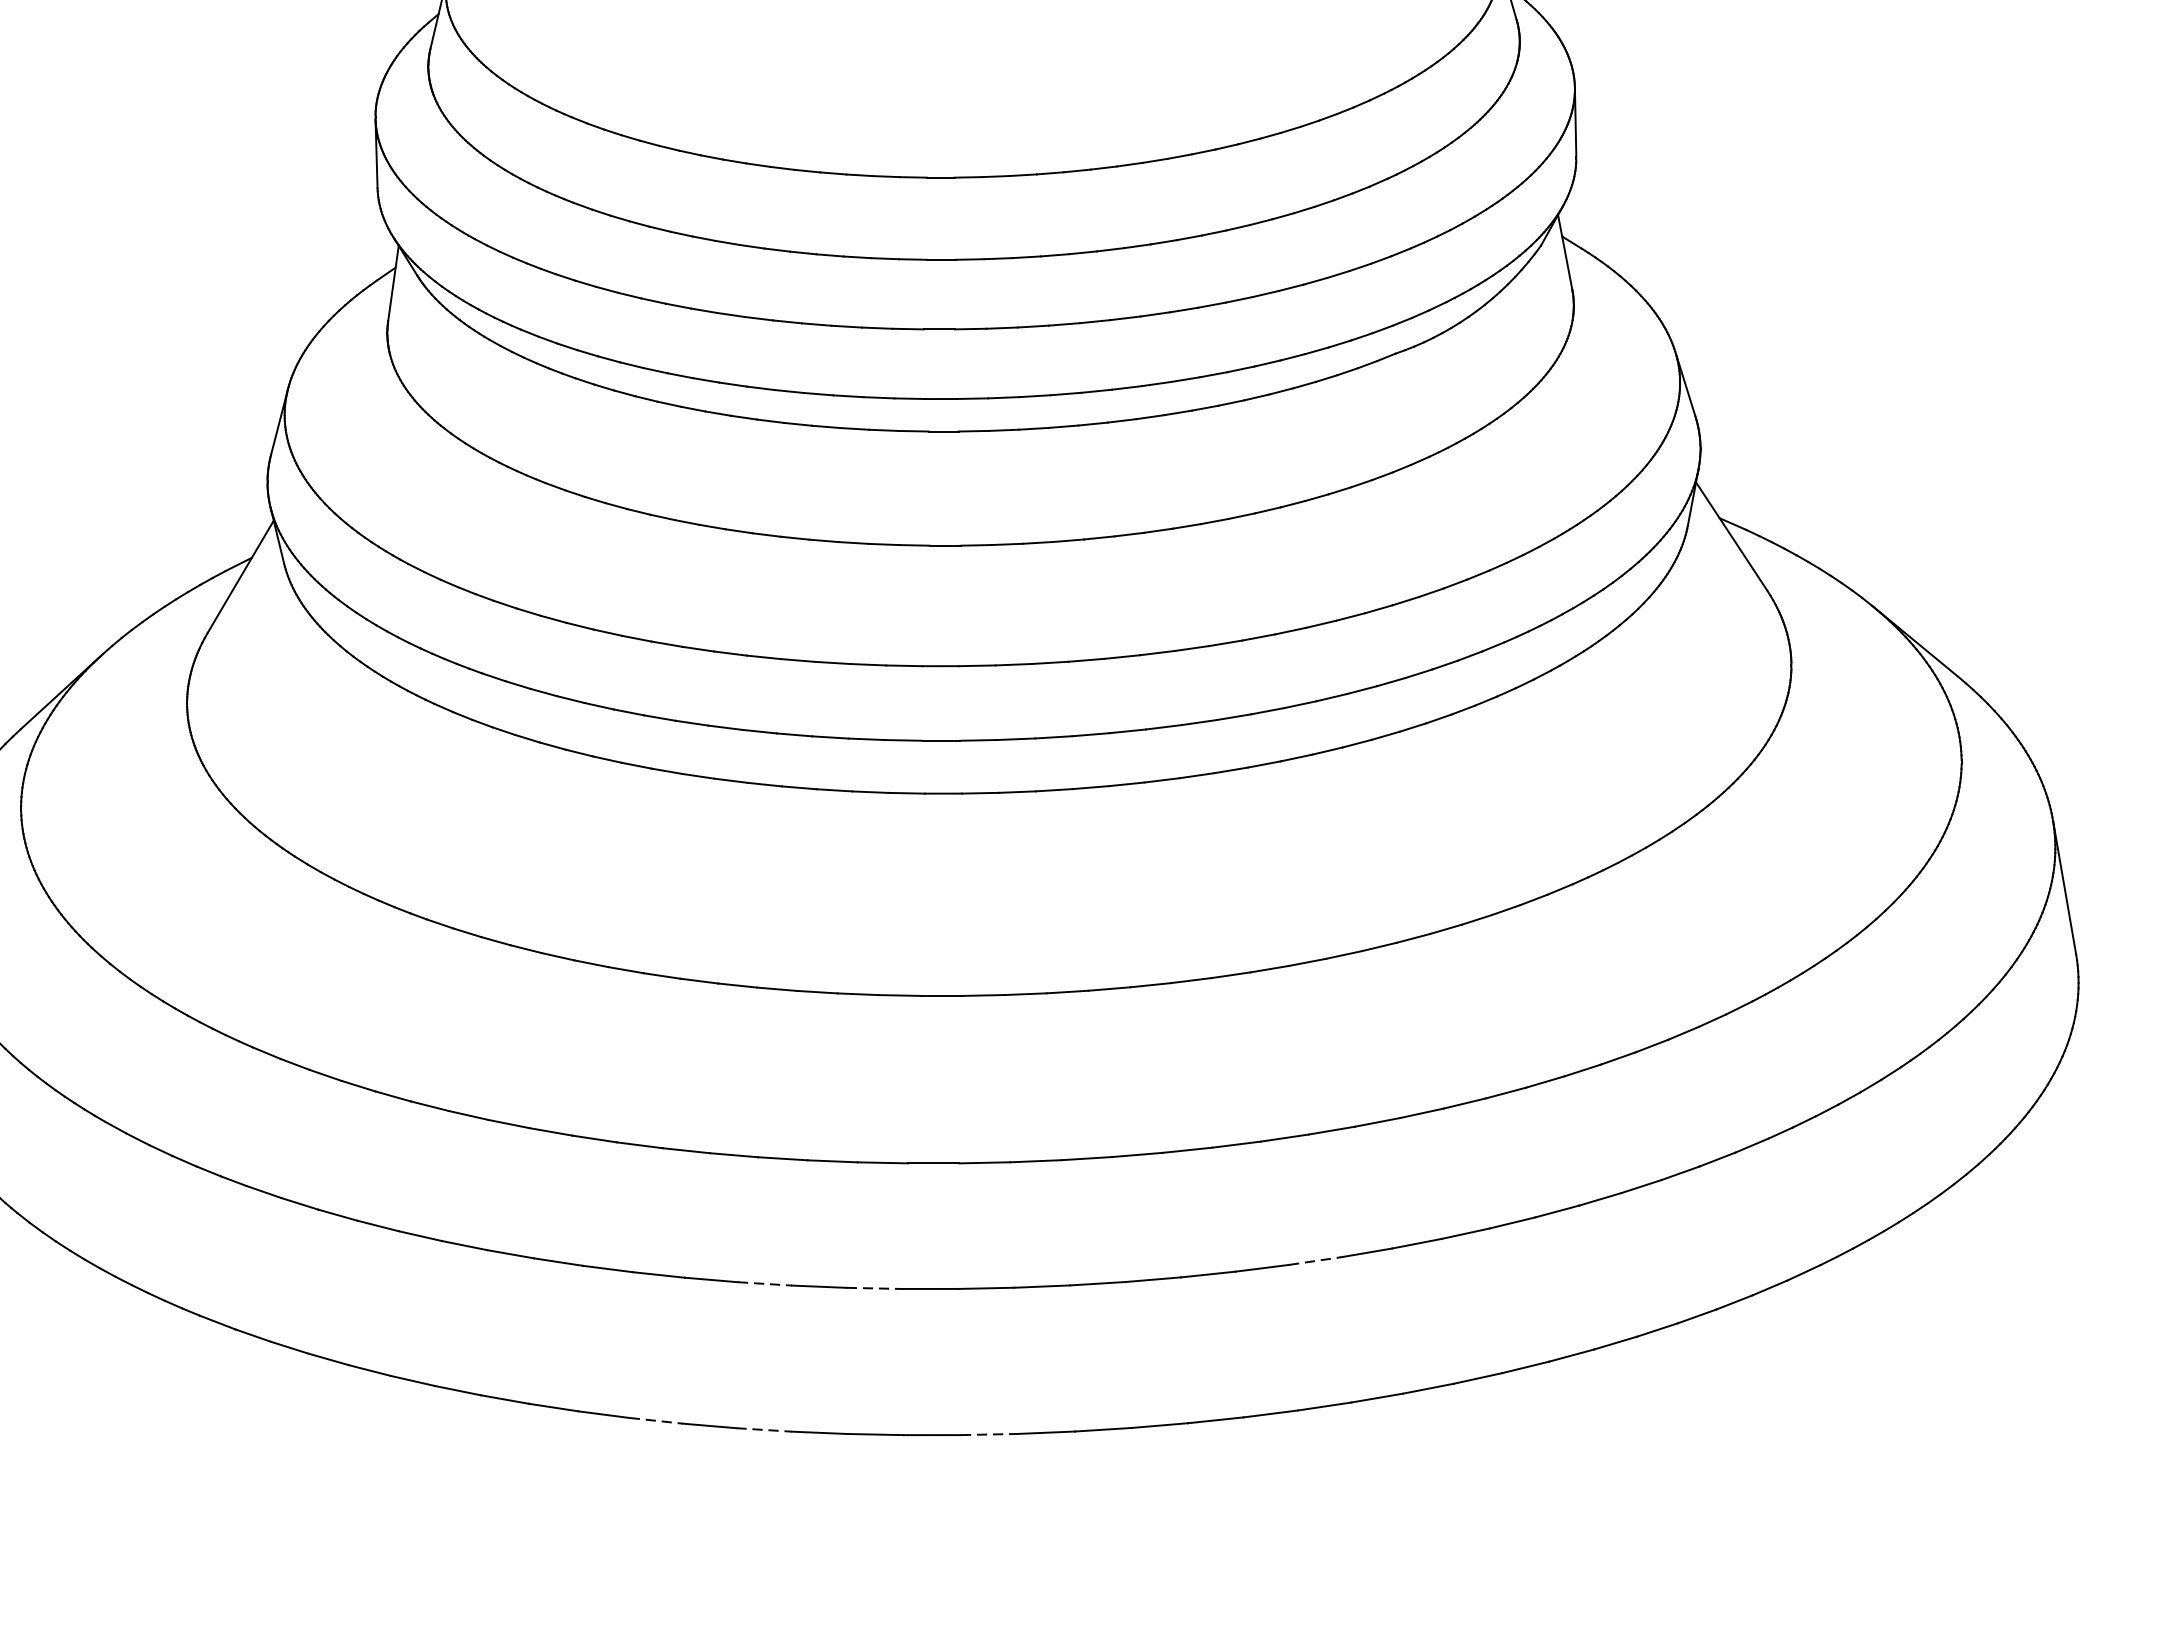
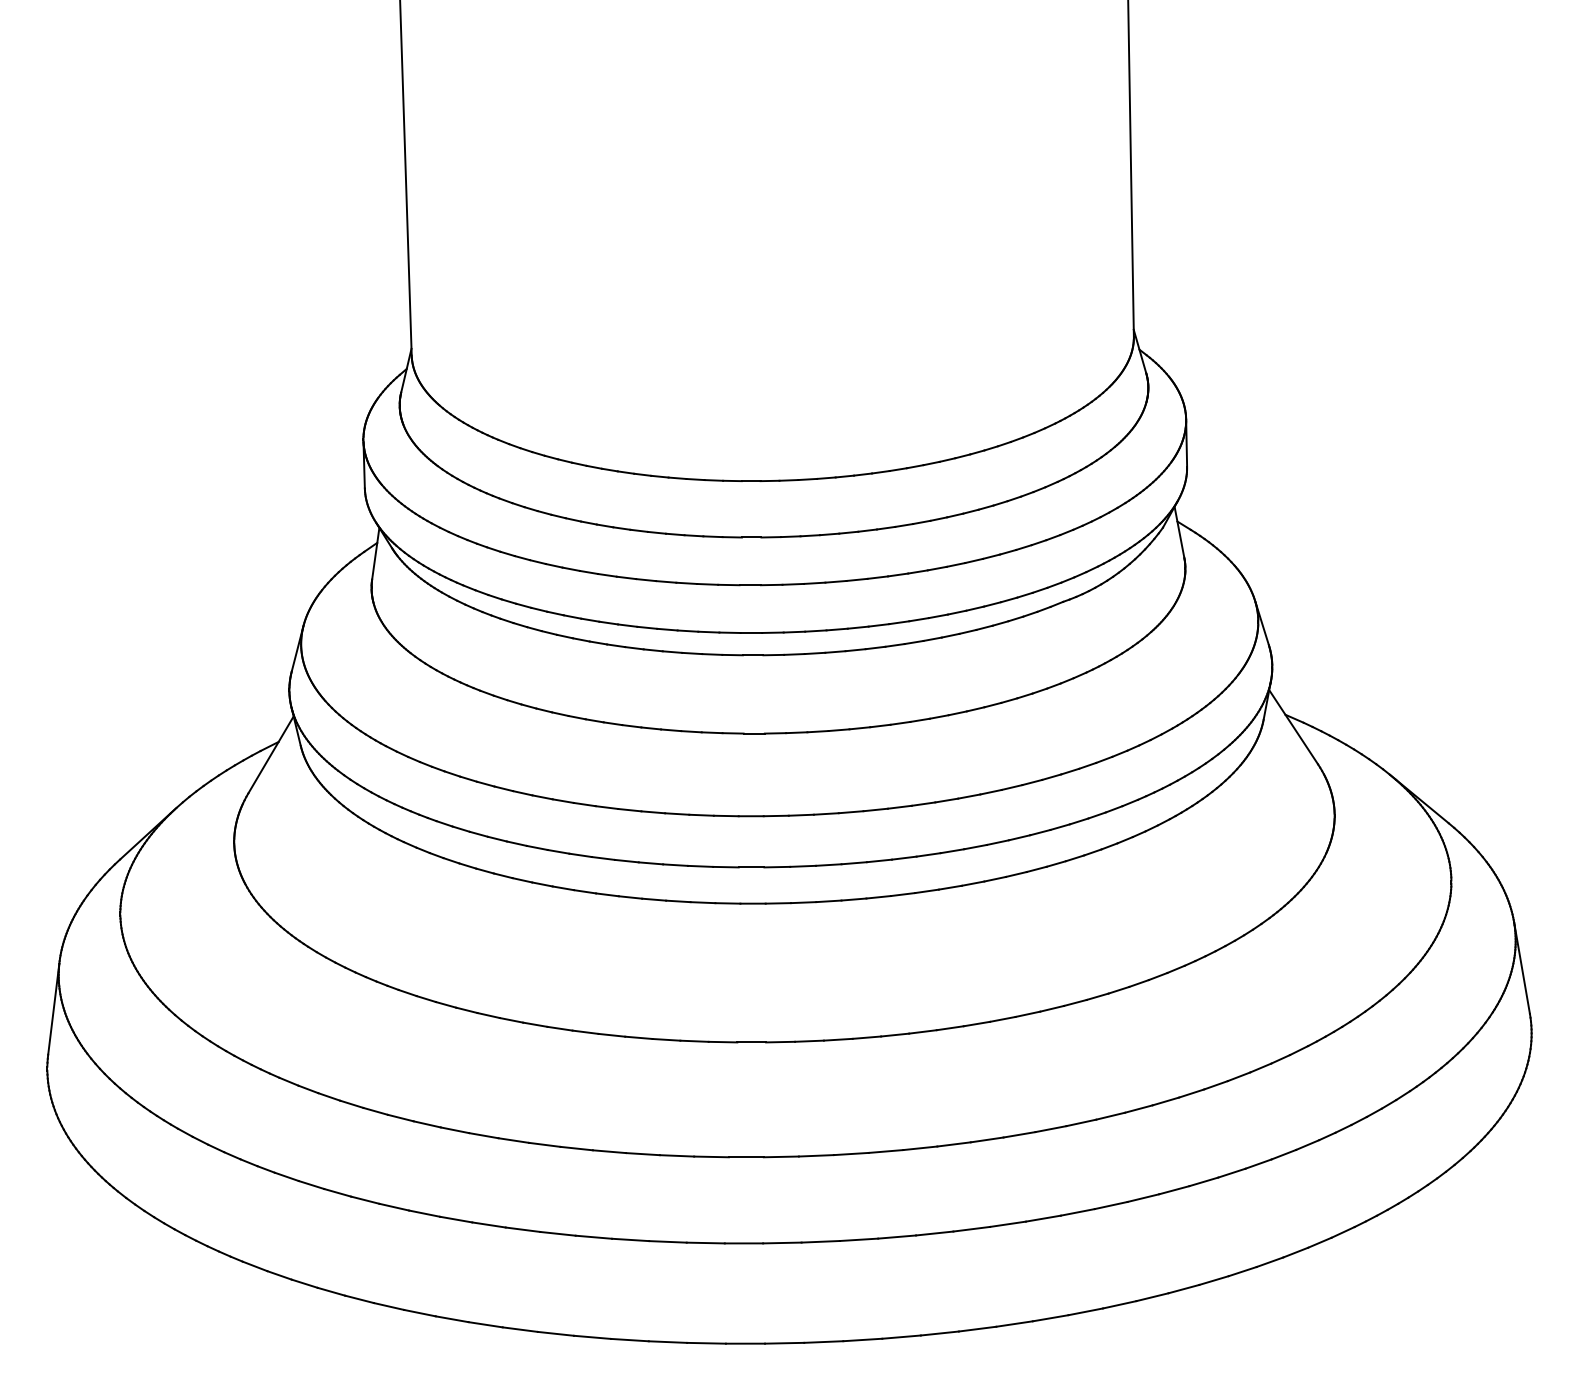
line: (1315, 1261) -> (1008, 1224), dashed -> solid
line: (764, 1283) -> (630, 1239), dashed -> solid
line: (875, 1289) -> (706, 1243), dashed -> solid
line: (656, 1420) -> (556, 1333), dashed -> solid
line: (763, 1430) -> (629, 1340), dashed -> solid
line: (989, 1434) -> (784, 1343), dashed -> solid

